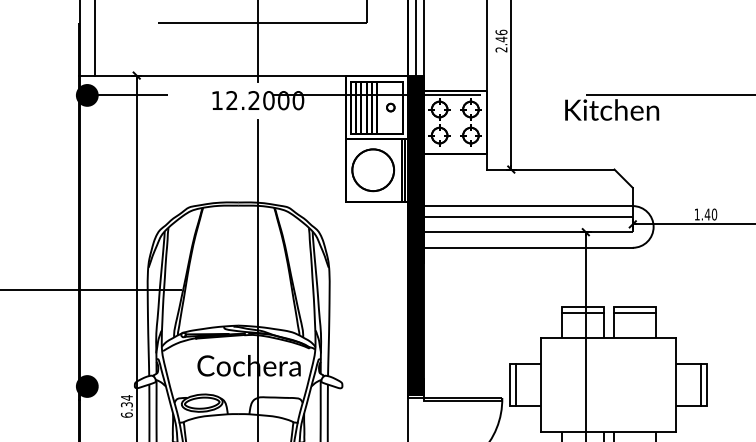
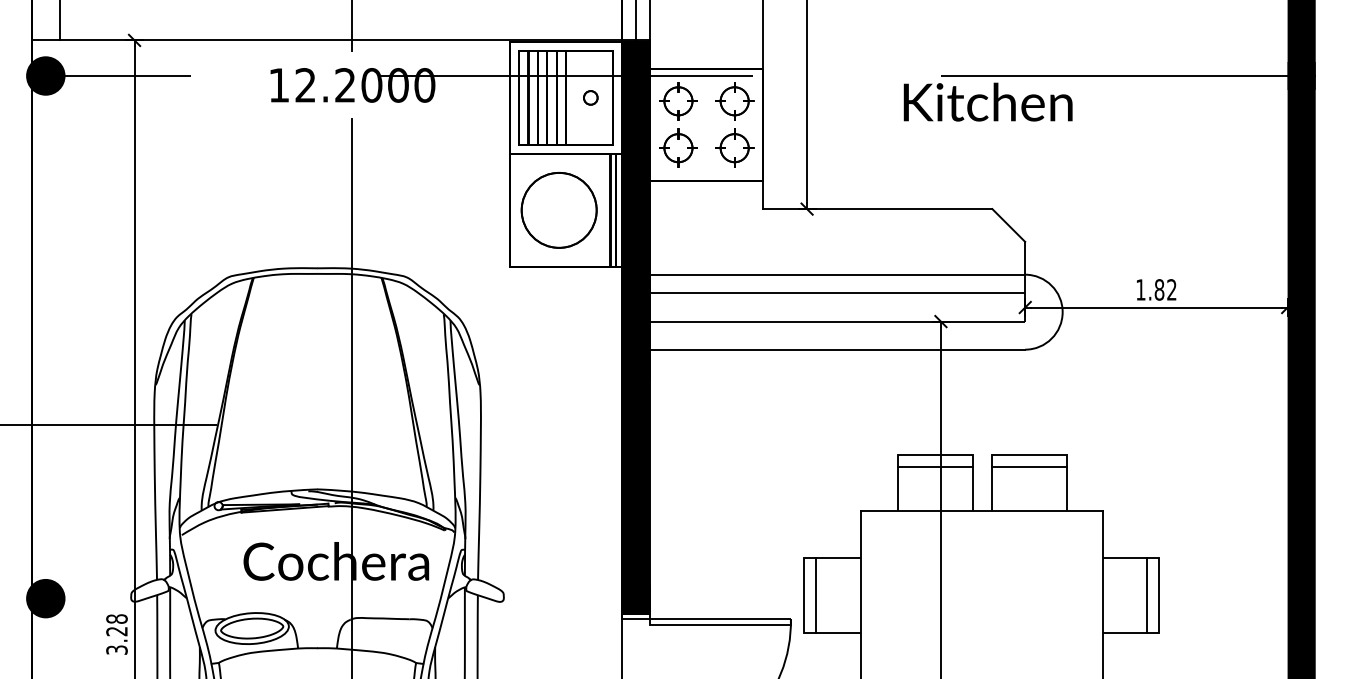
text: (710, 214) -> (1164, 289), 1.40 -> 1.82
text: (126, 406) -> (116, 634), 6.34 -> 3.28

